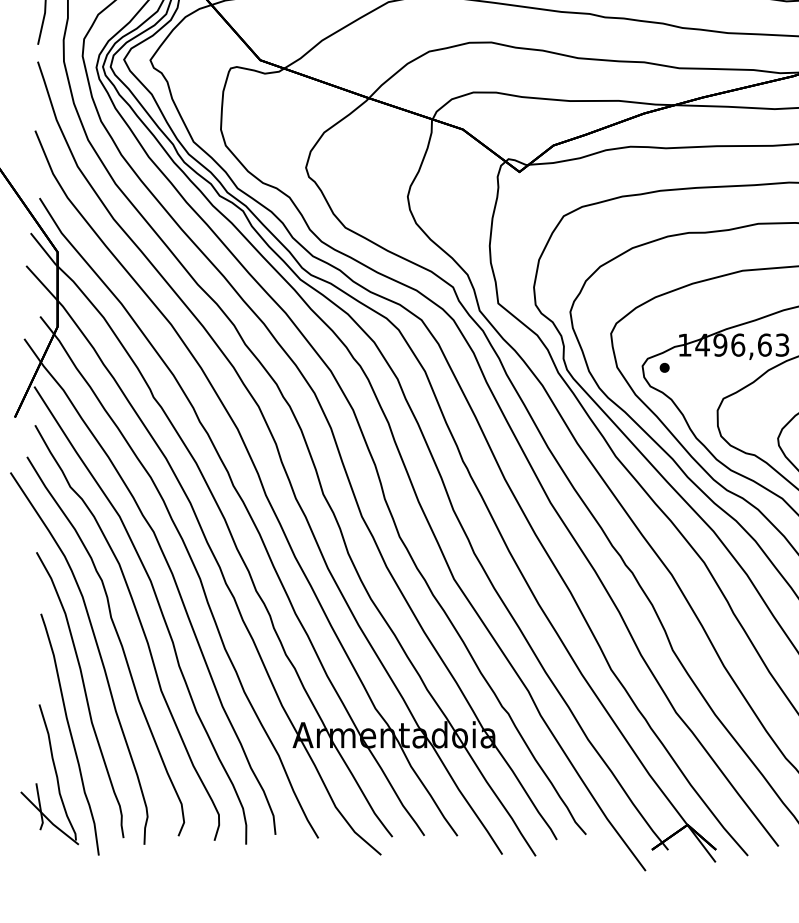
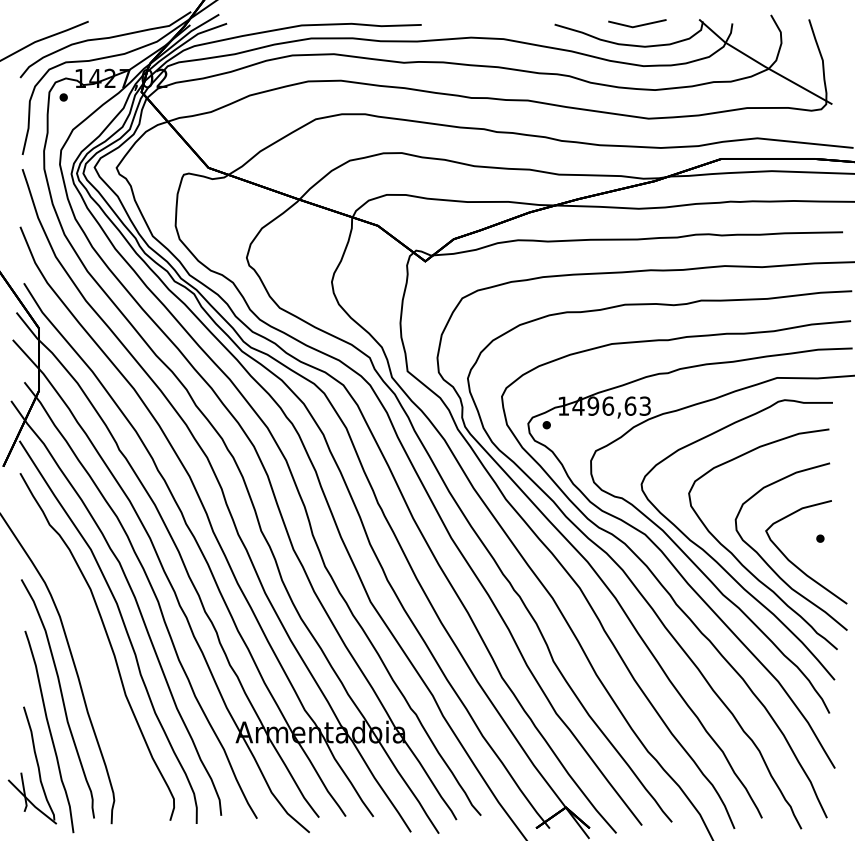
curve: (117, 639) -> (89, 652), removed

